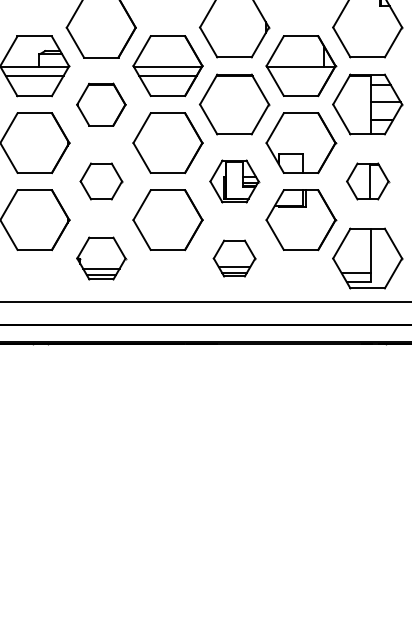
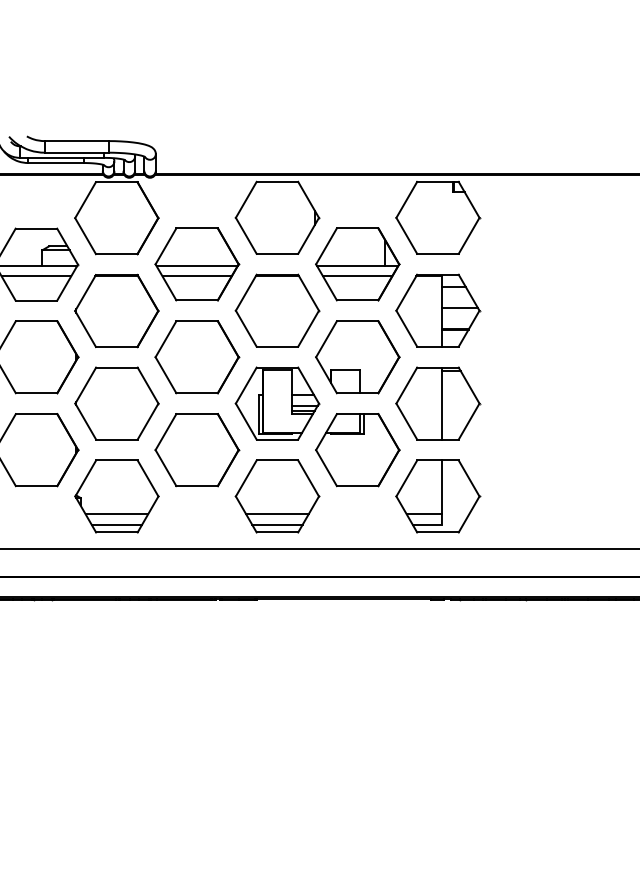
line: (300, 76) -> (357, 276), added
part: (101, 104) -> (116, 310), size x1.43
part: (101, 181) -> (116, 403), size x1.67
part: (234, 181) -> (277, 403), size x1.43
part: (368, 181) -> (438, 403), size x1.67
part: (101, 258) -> (116, 496), size x1.43
part: (234, 258) -> (277, 496), size x1.67

